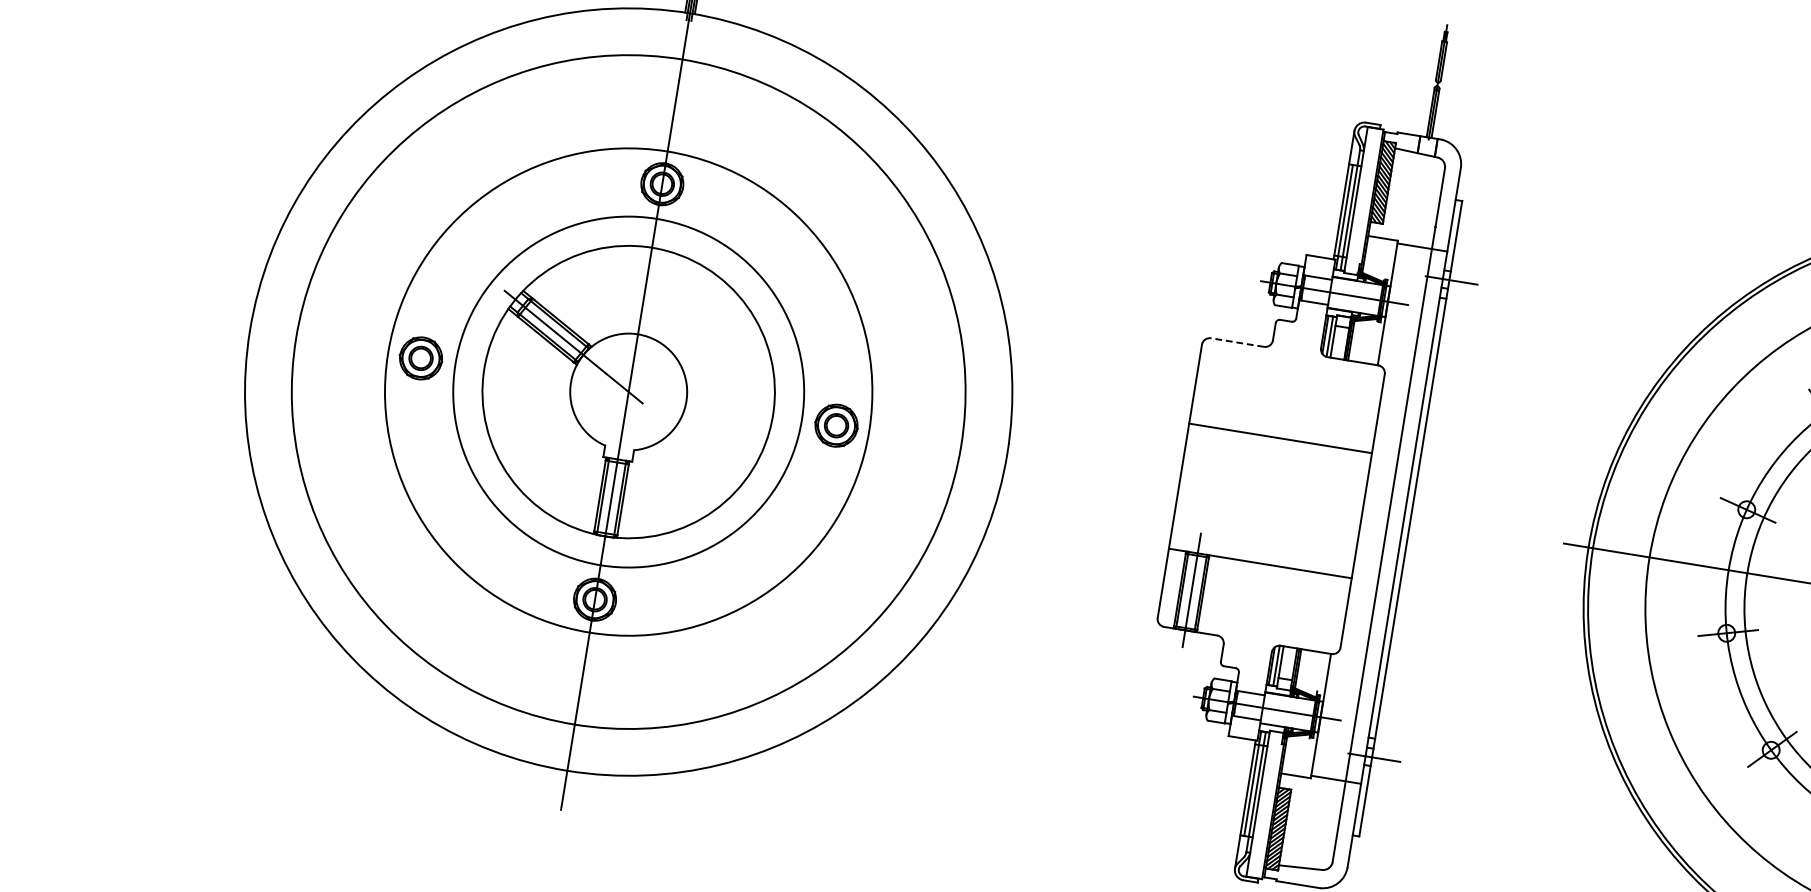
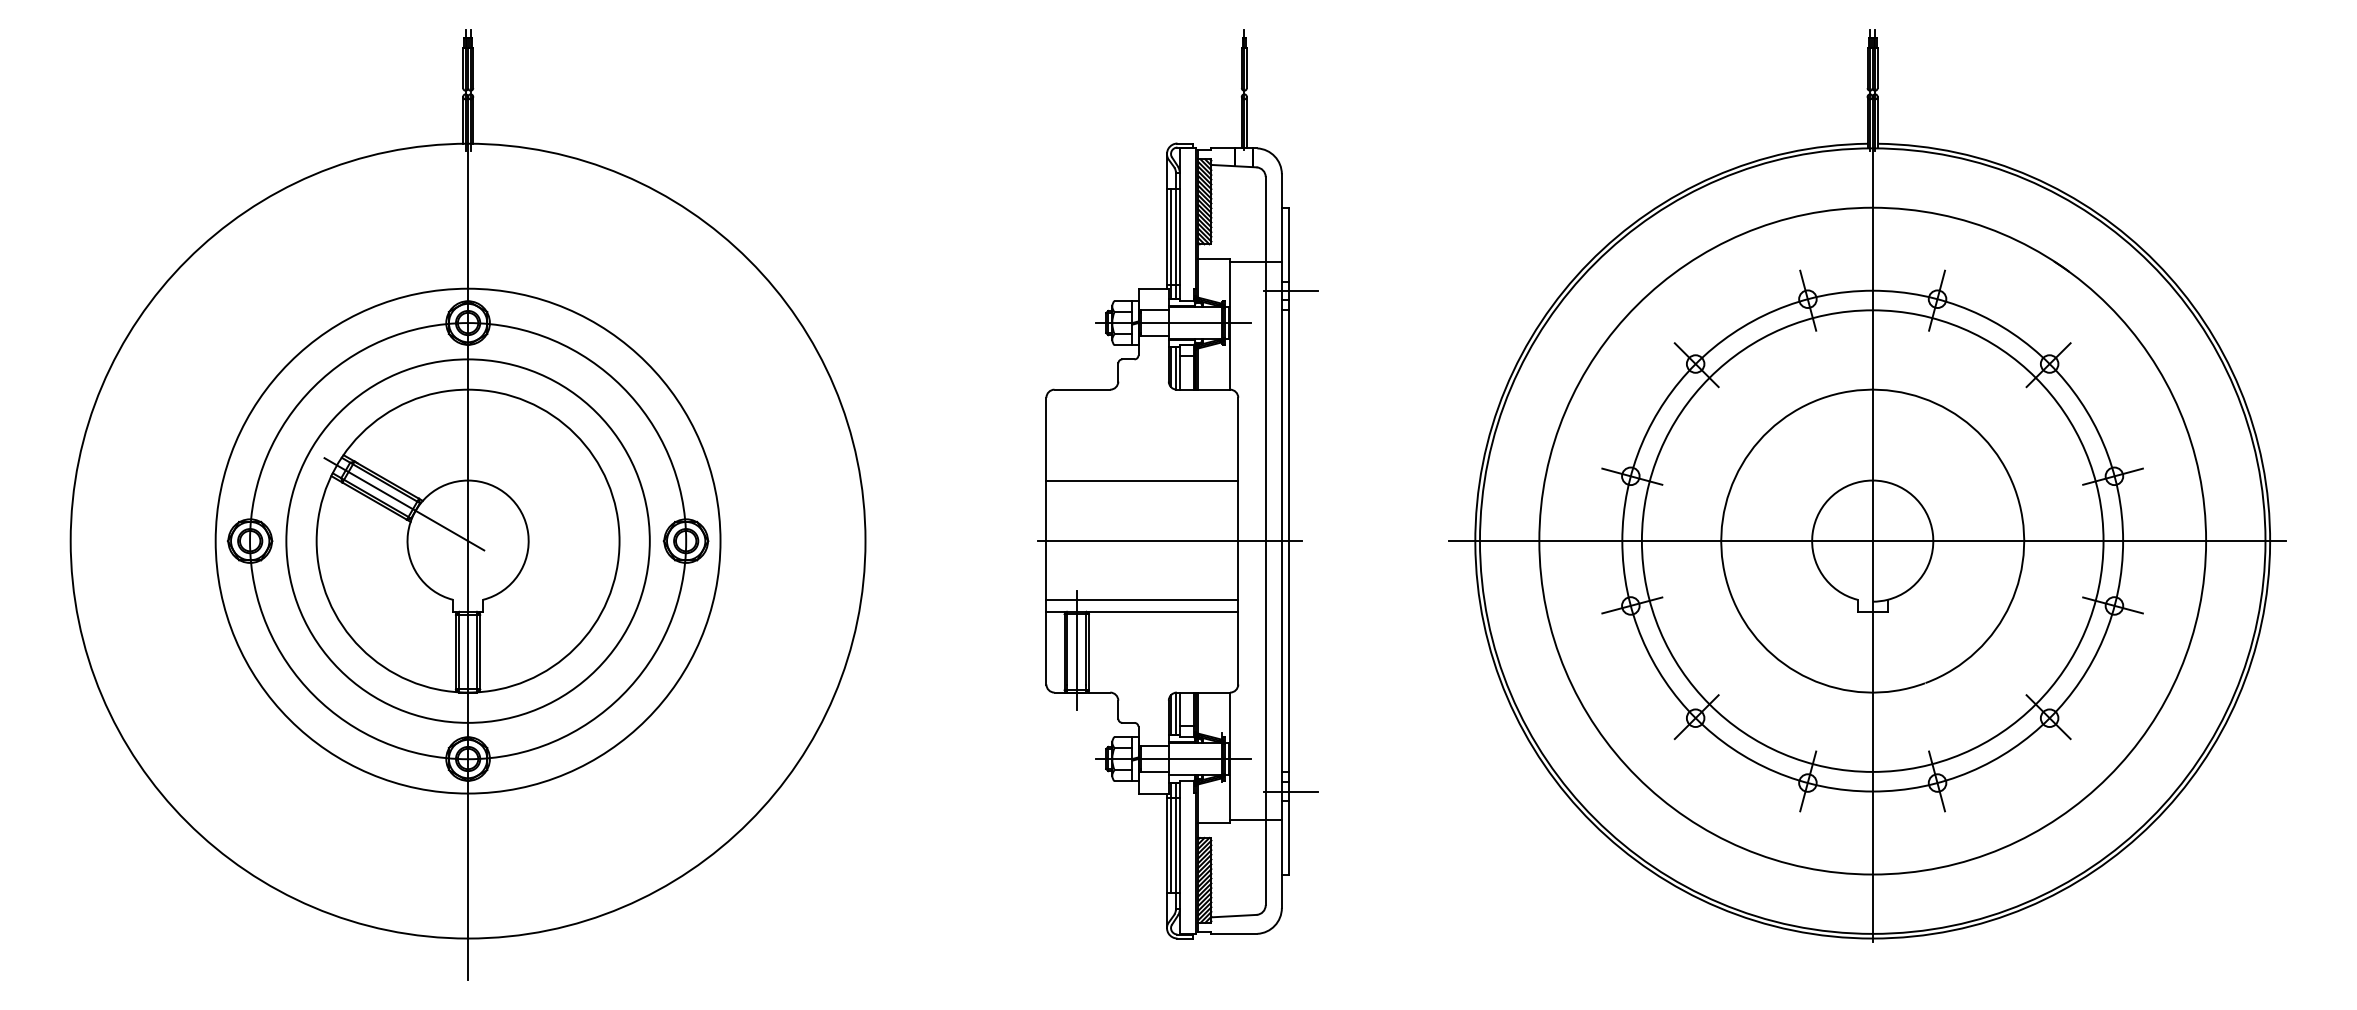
line: (1237, 342) -> (1082, 389), dashed -> solid
circle: (629, 392) -> (468, 541), size x0.62
line: (1297, 500) -> (1169, 541), added
line: (1262, 551) -> (1142, 599), added

